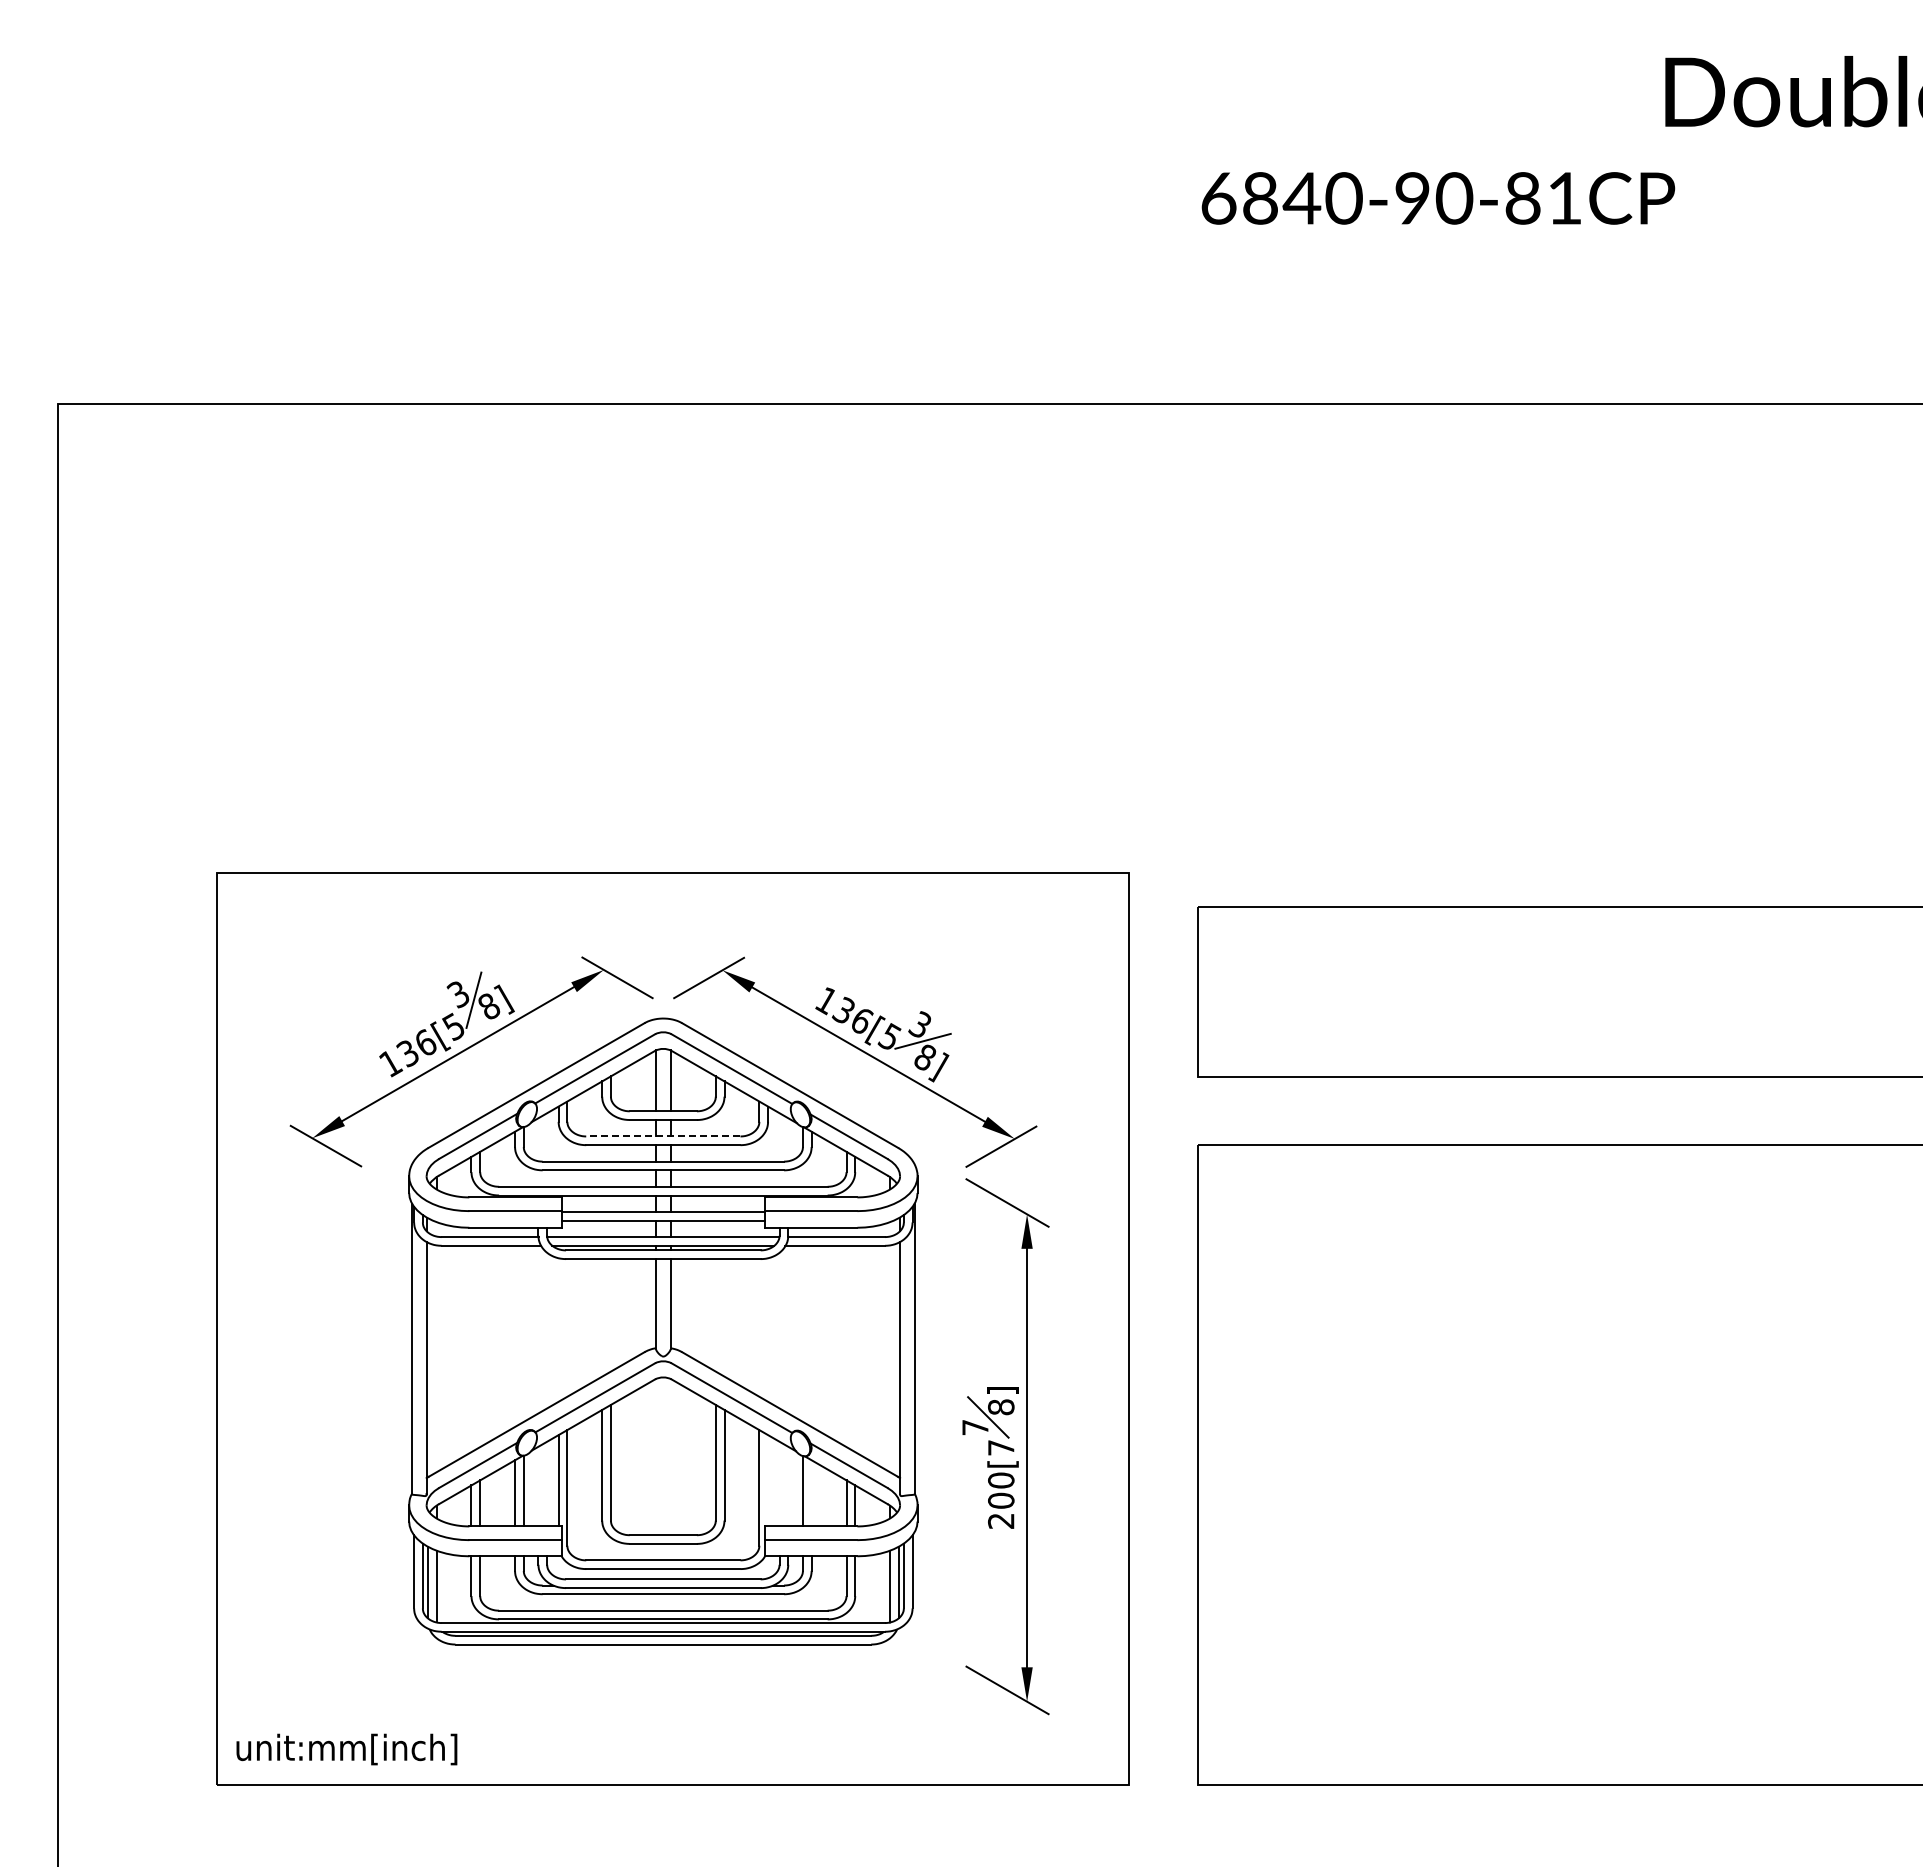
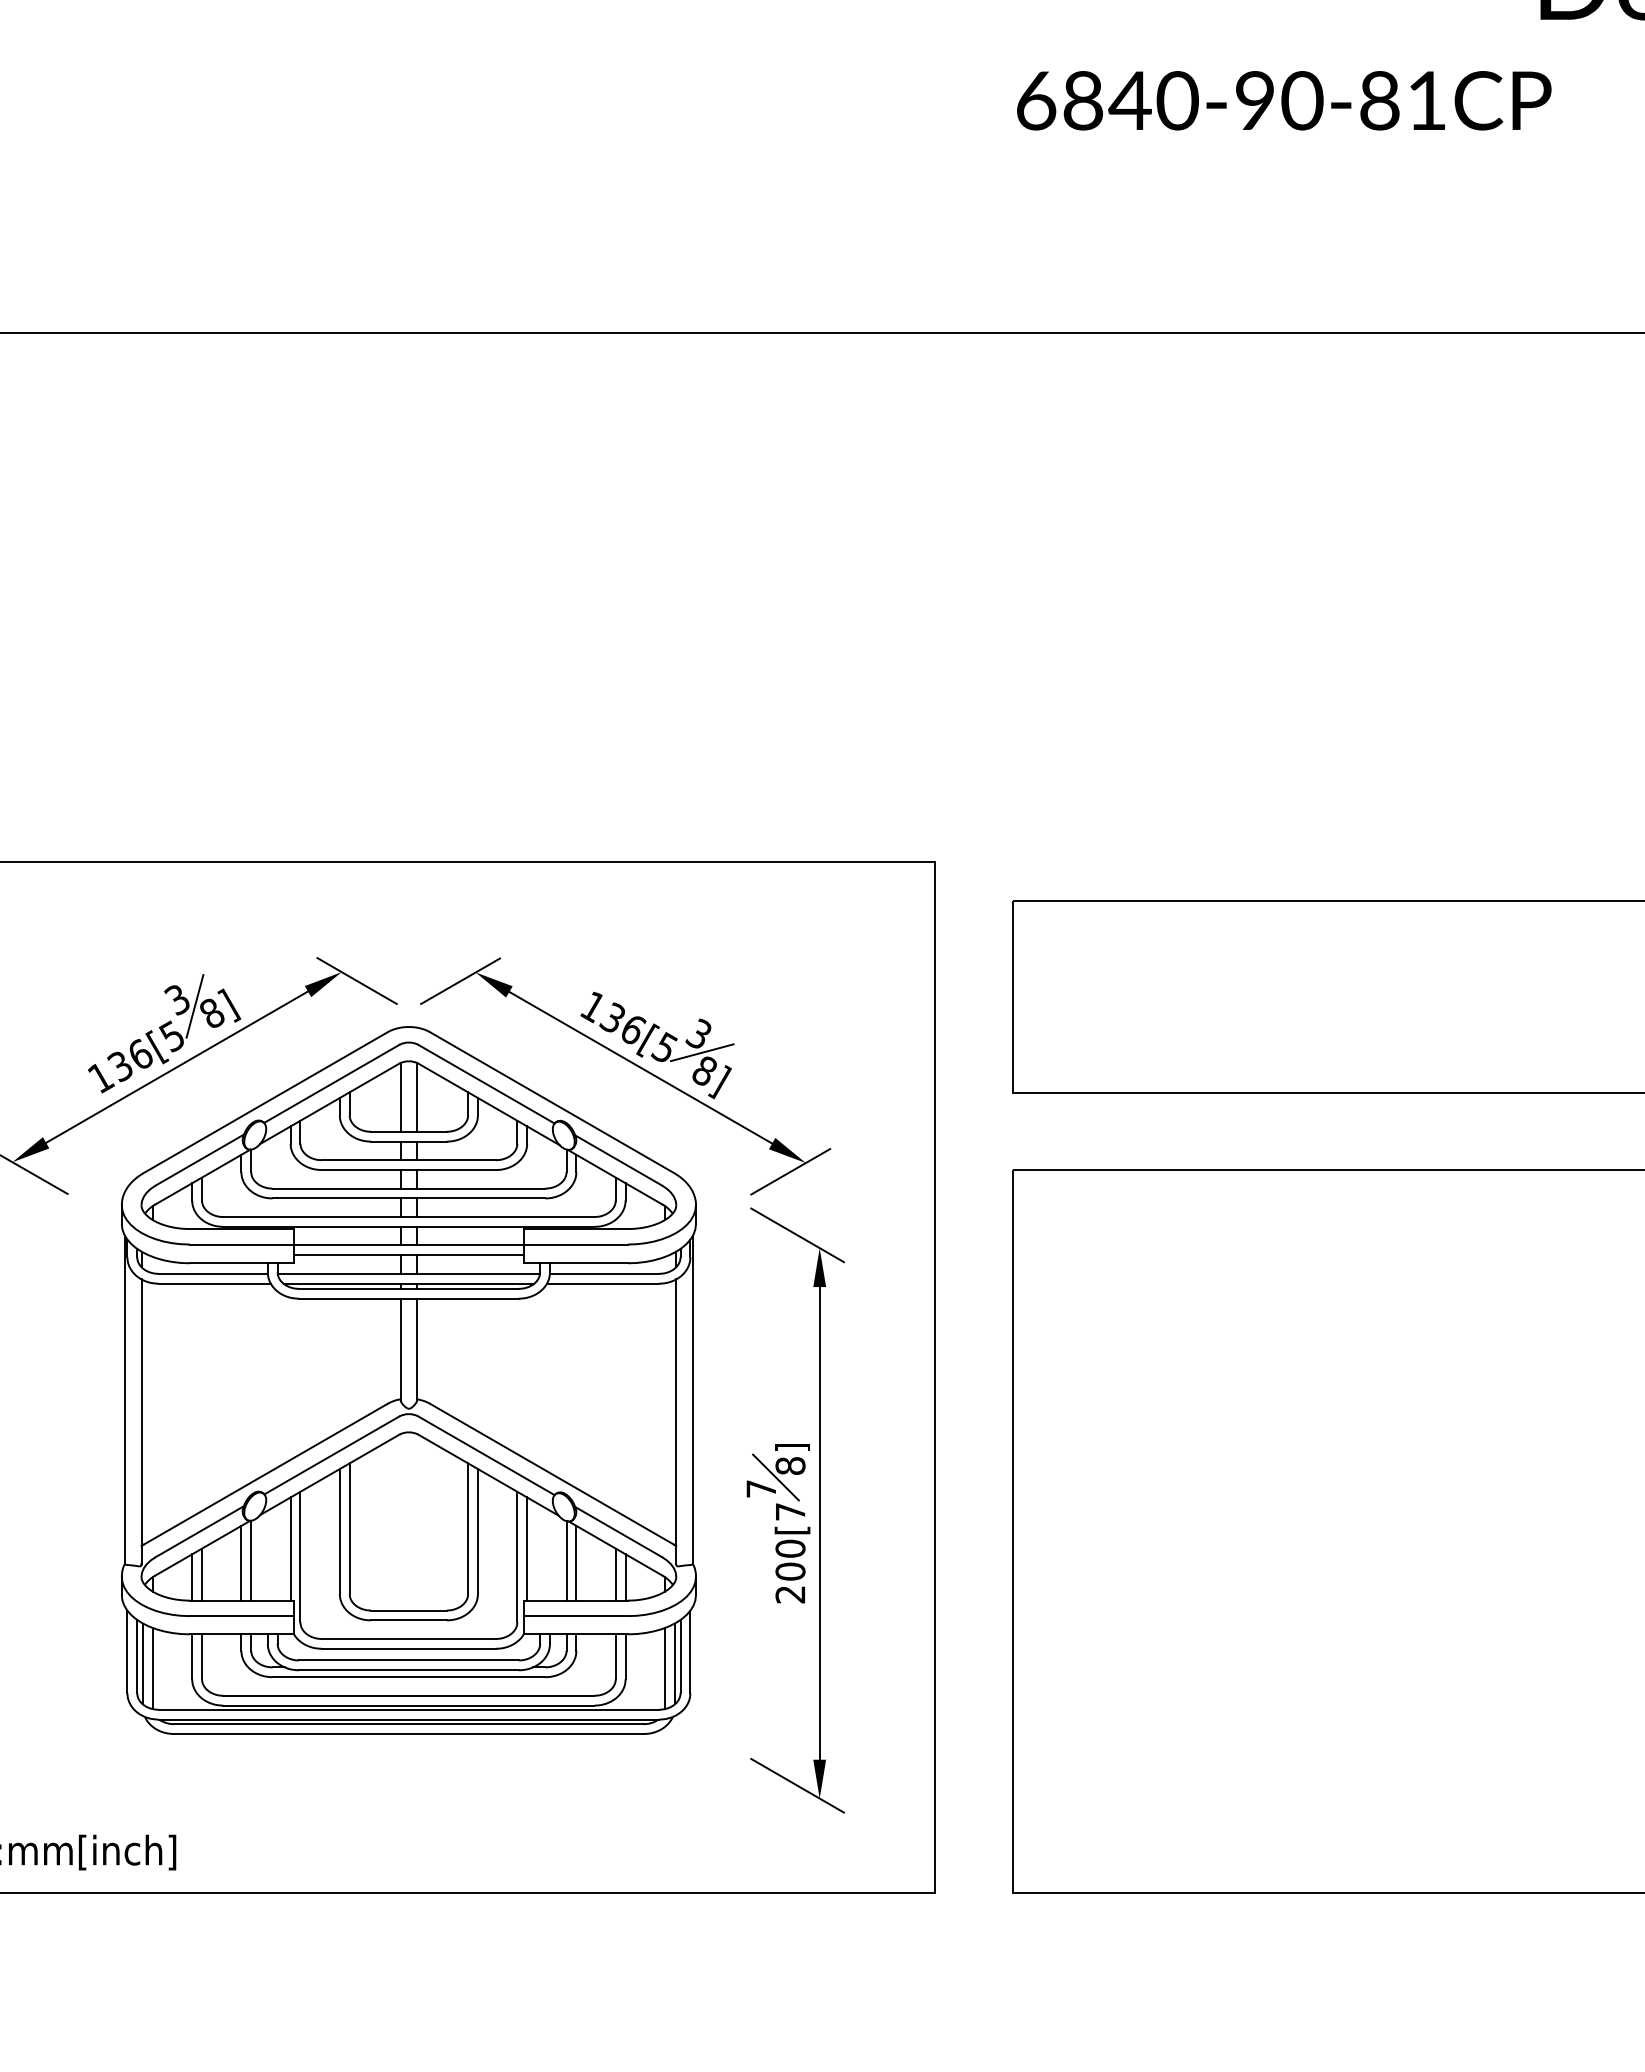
line: (662, 1136) -> (407, 1160), dashed -> solid
line: (768, 1480) -> (527, 1548), added
line: (811, 1493) -> (576, 1563), added

